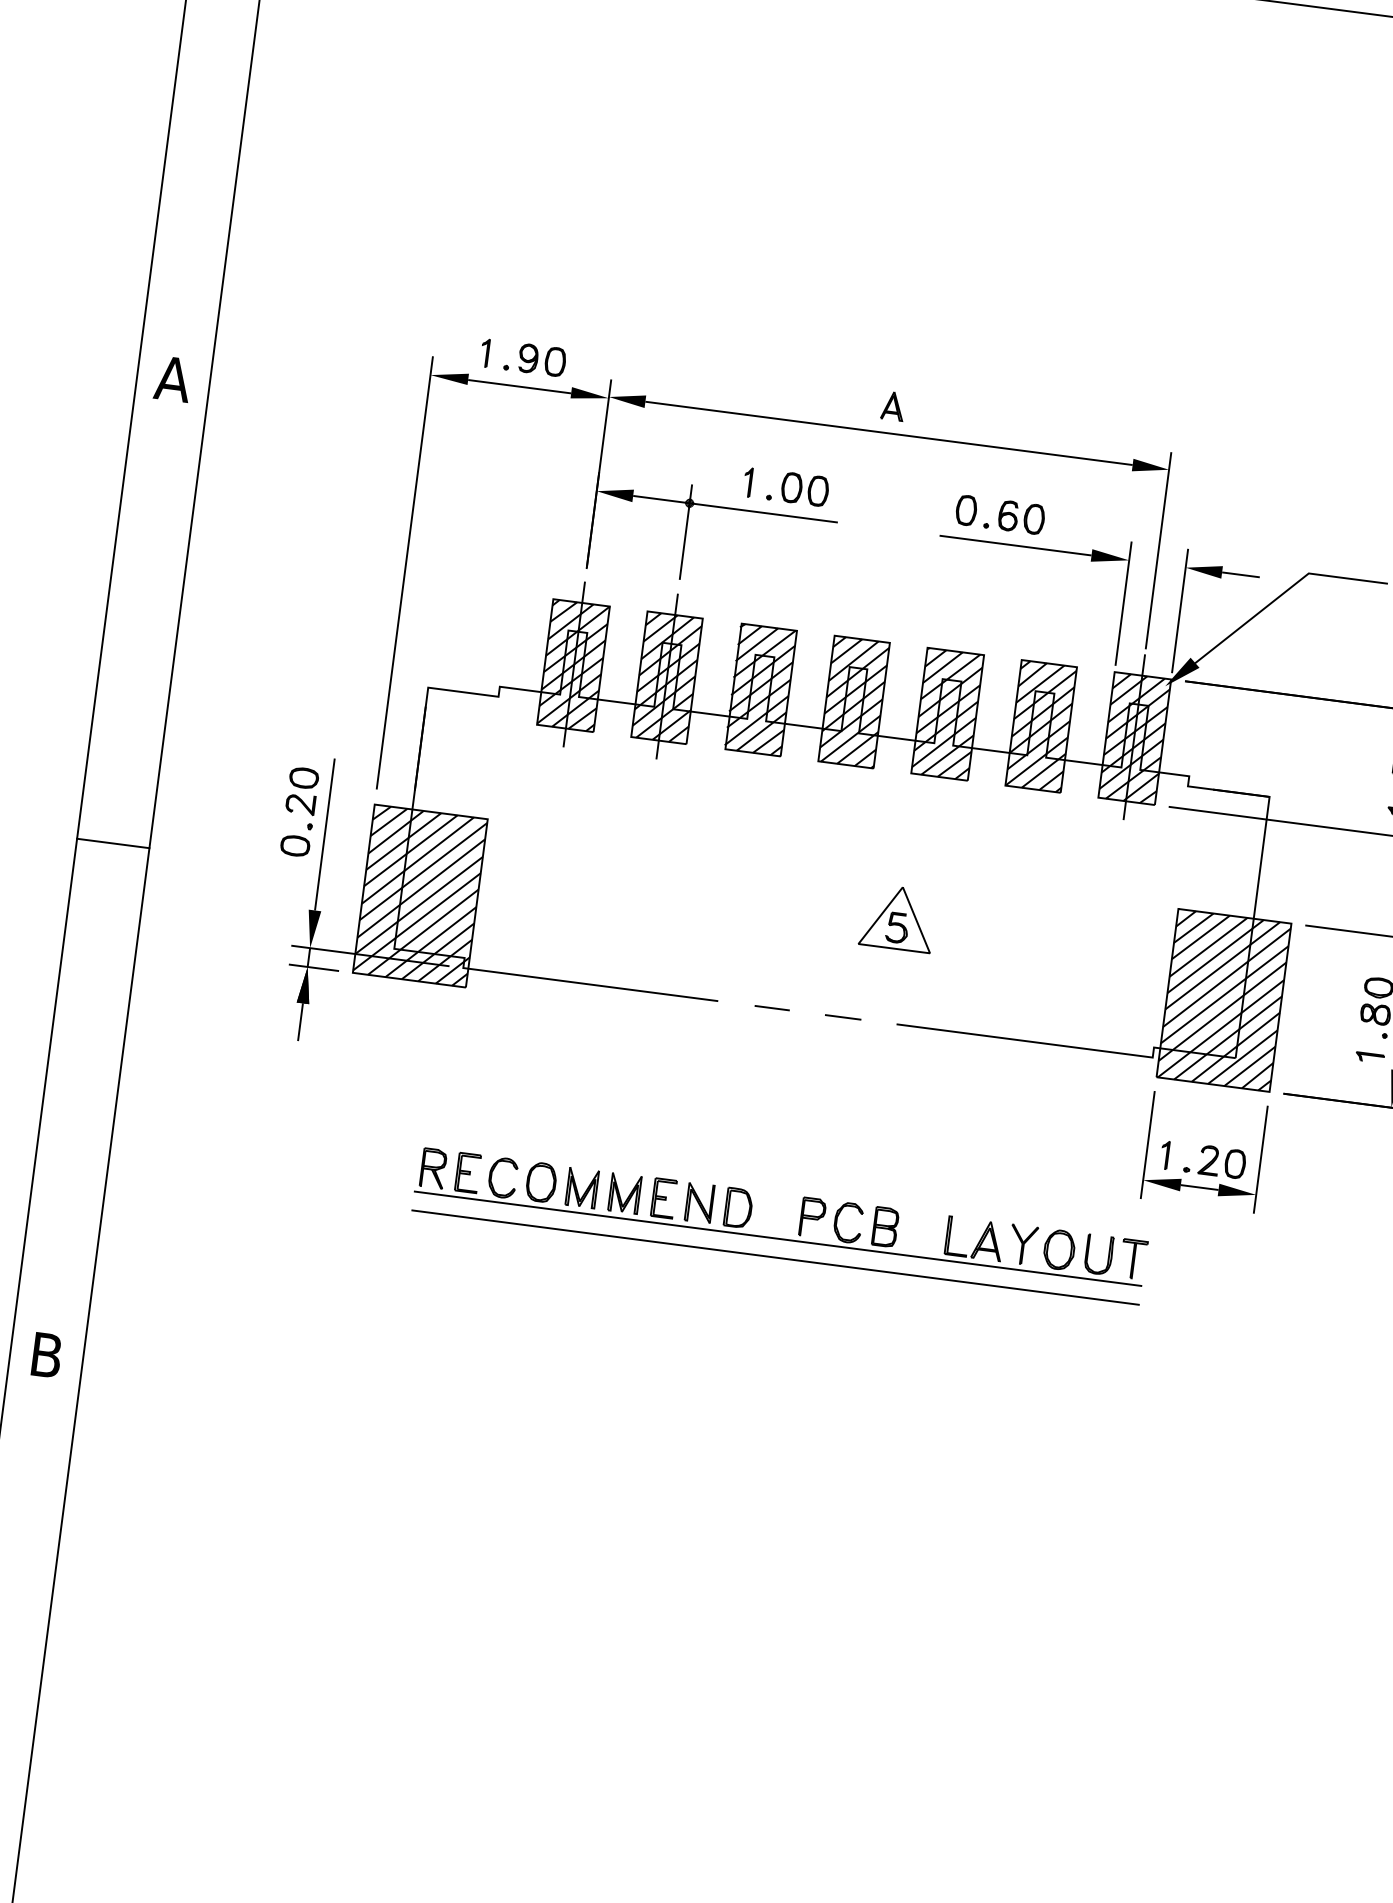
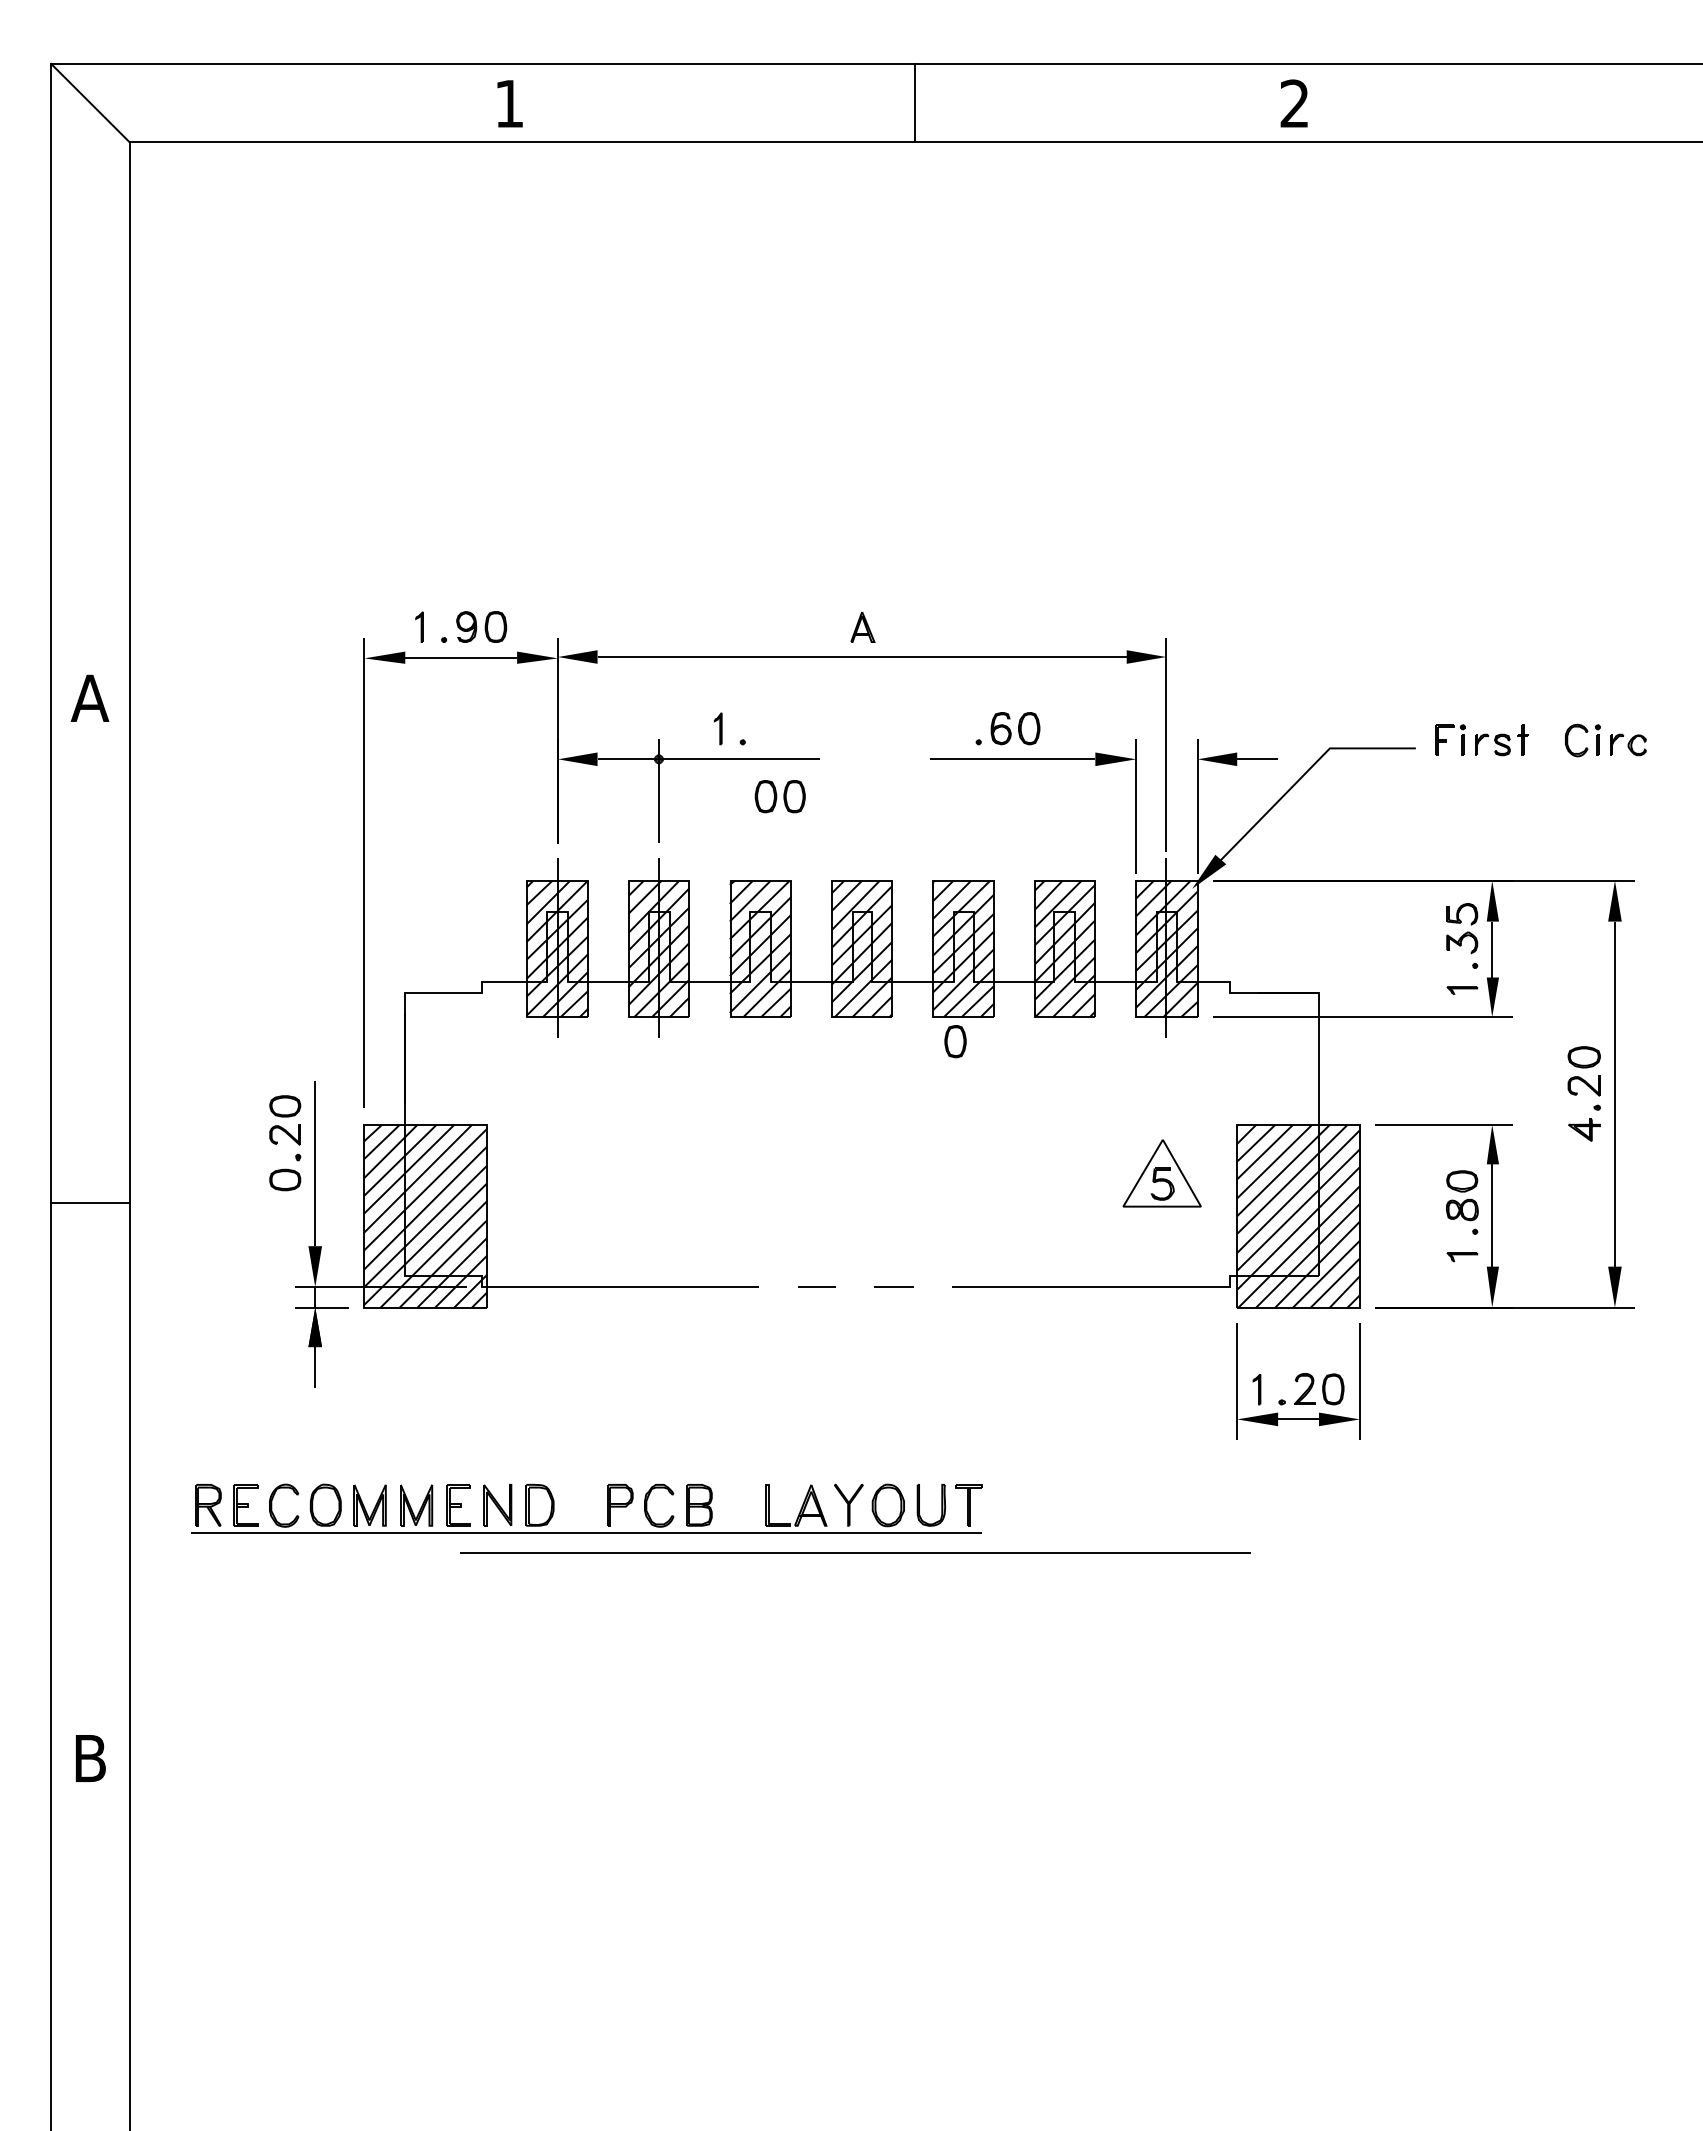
part: (804, 489) -> (779, 796), moved
part: (966, 510) -> (955, 1041), moved
part: (897, 918) -> (1161, 1173), moved
part: (800, 1219) -> (607, 1508), moved

